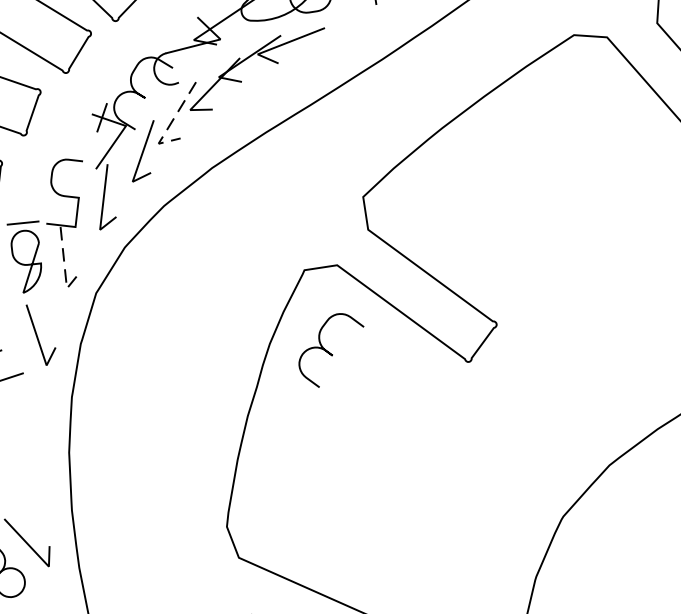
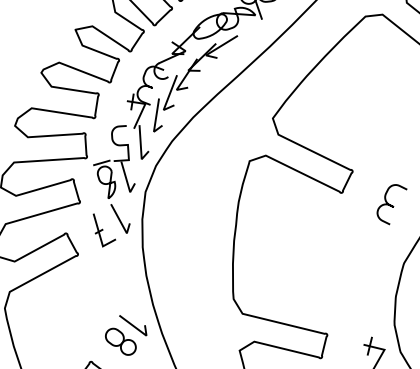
line: (169, 125) -> (167, 99), dashed -> solid
line: (65, 269) -> (127, 182), dashed -> solid
curve: (329, 349) -> (391, 204), moved

